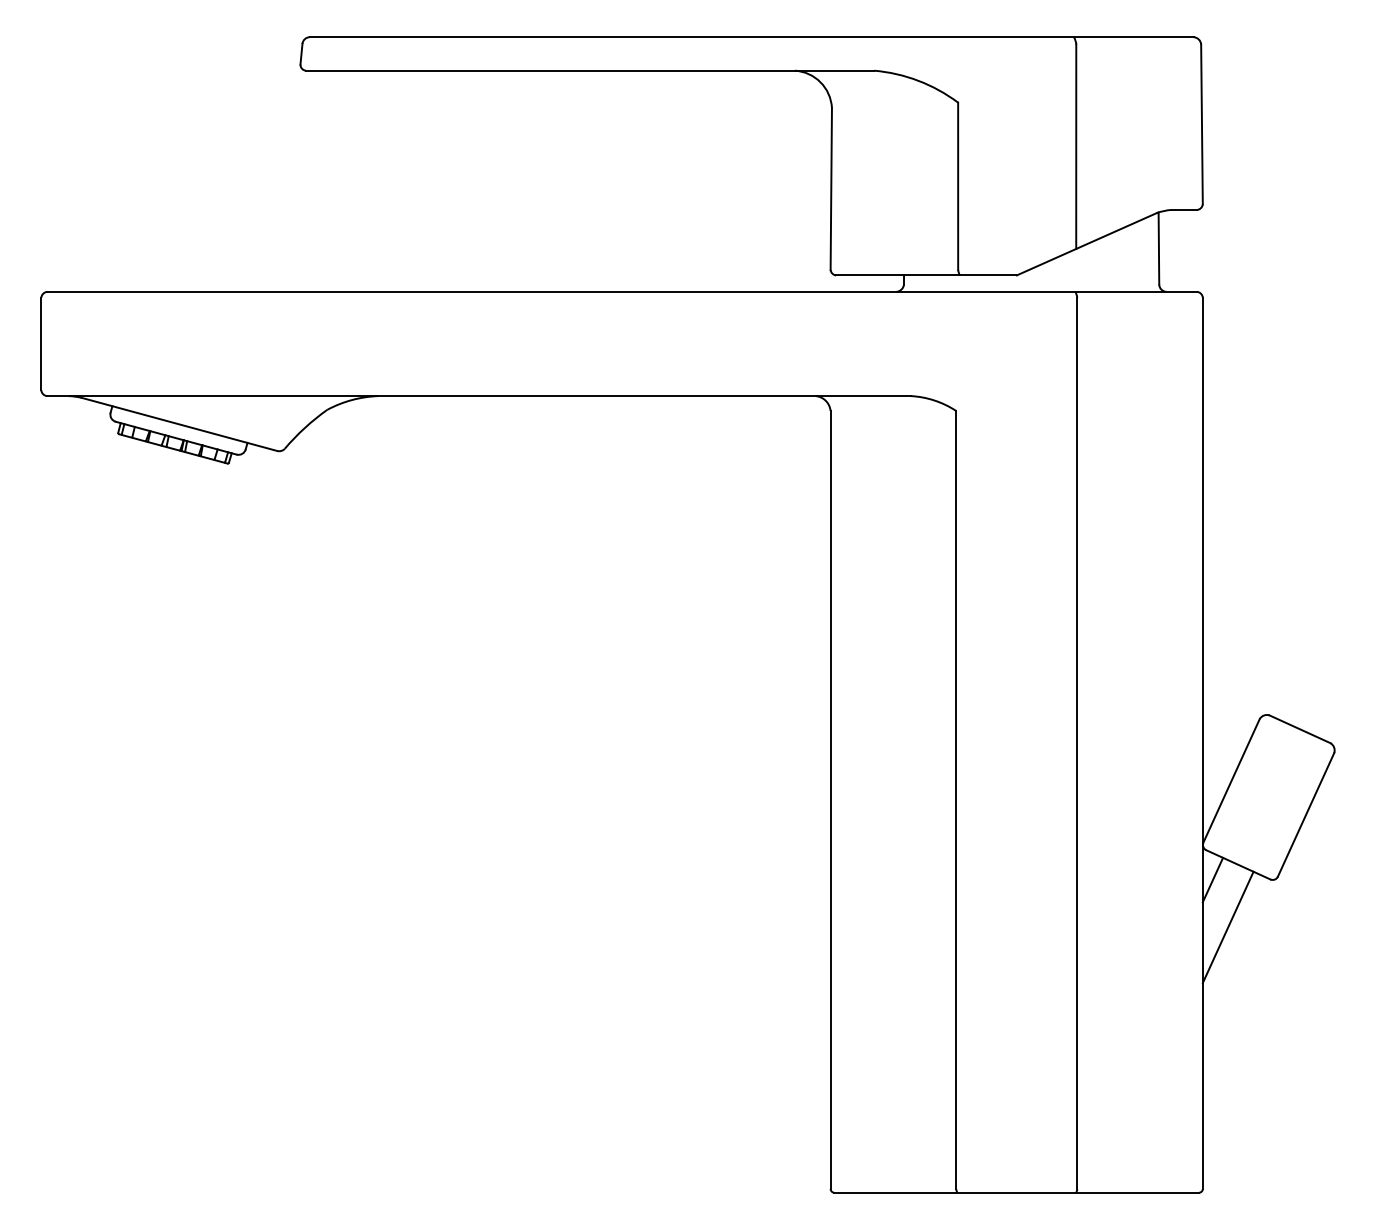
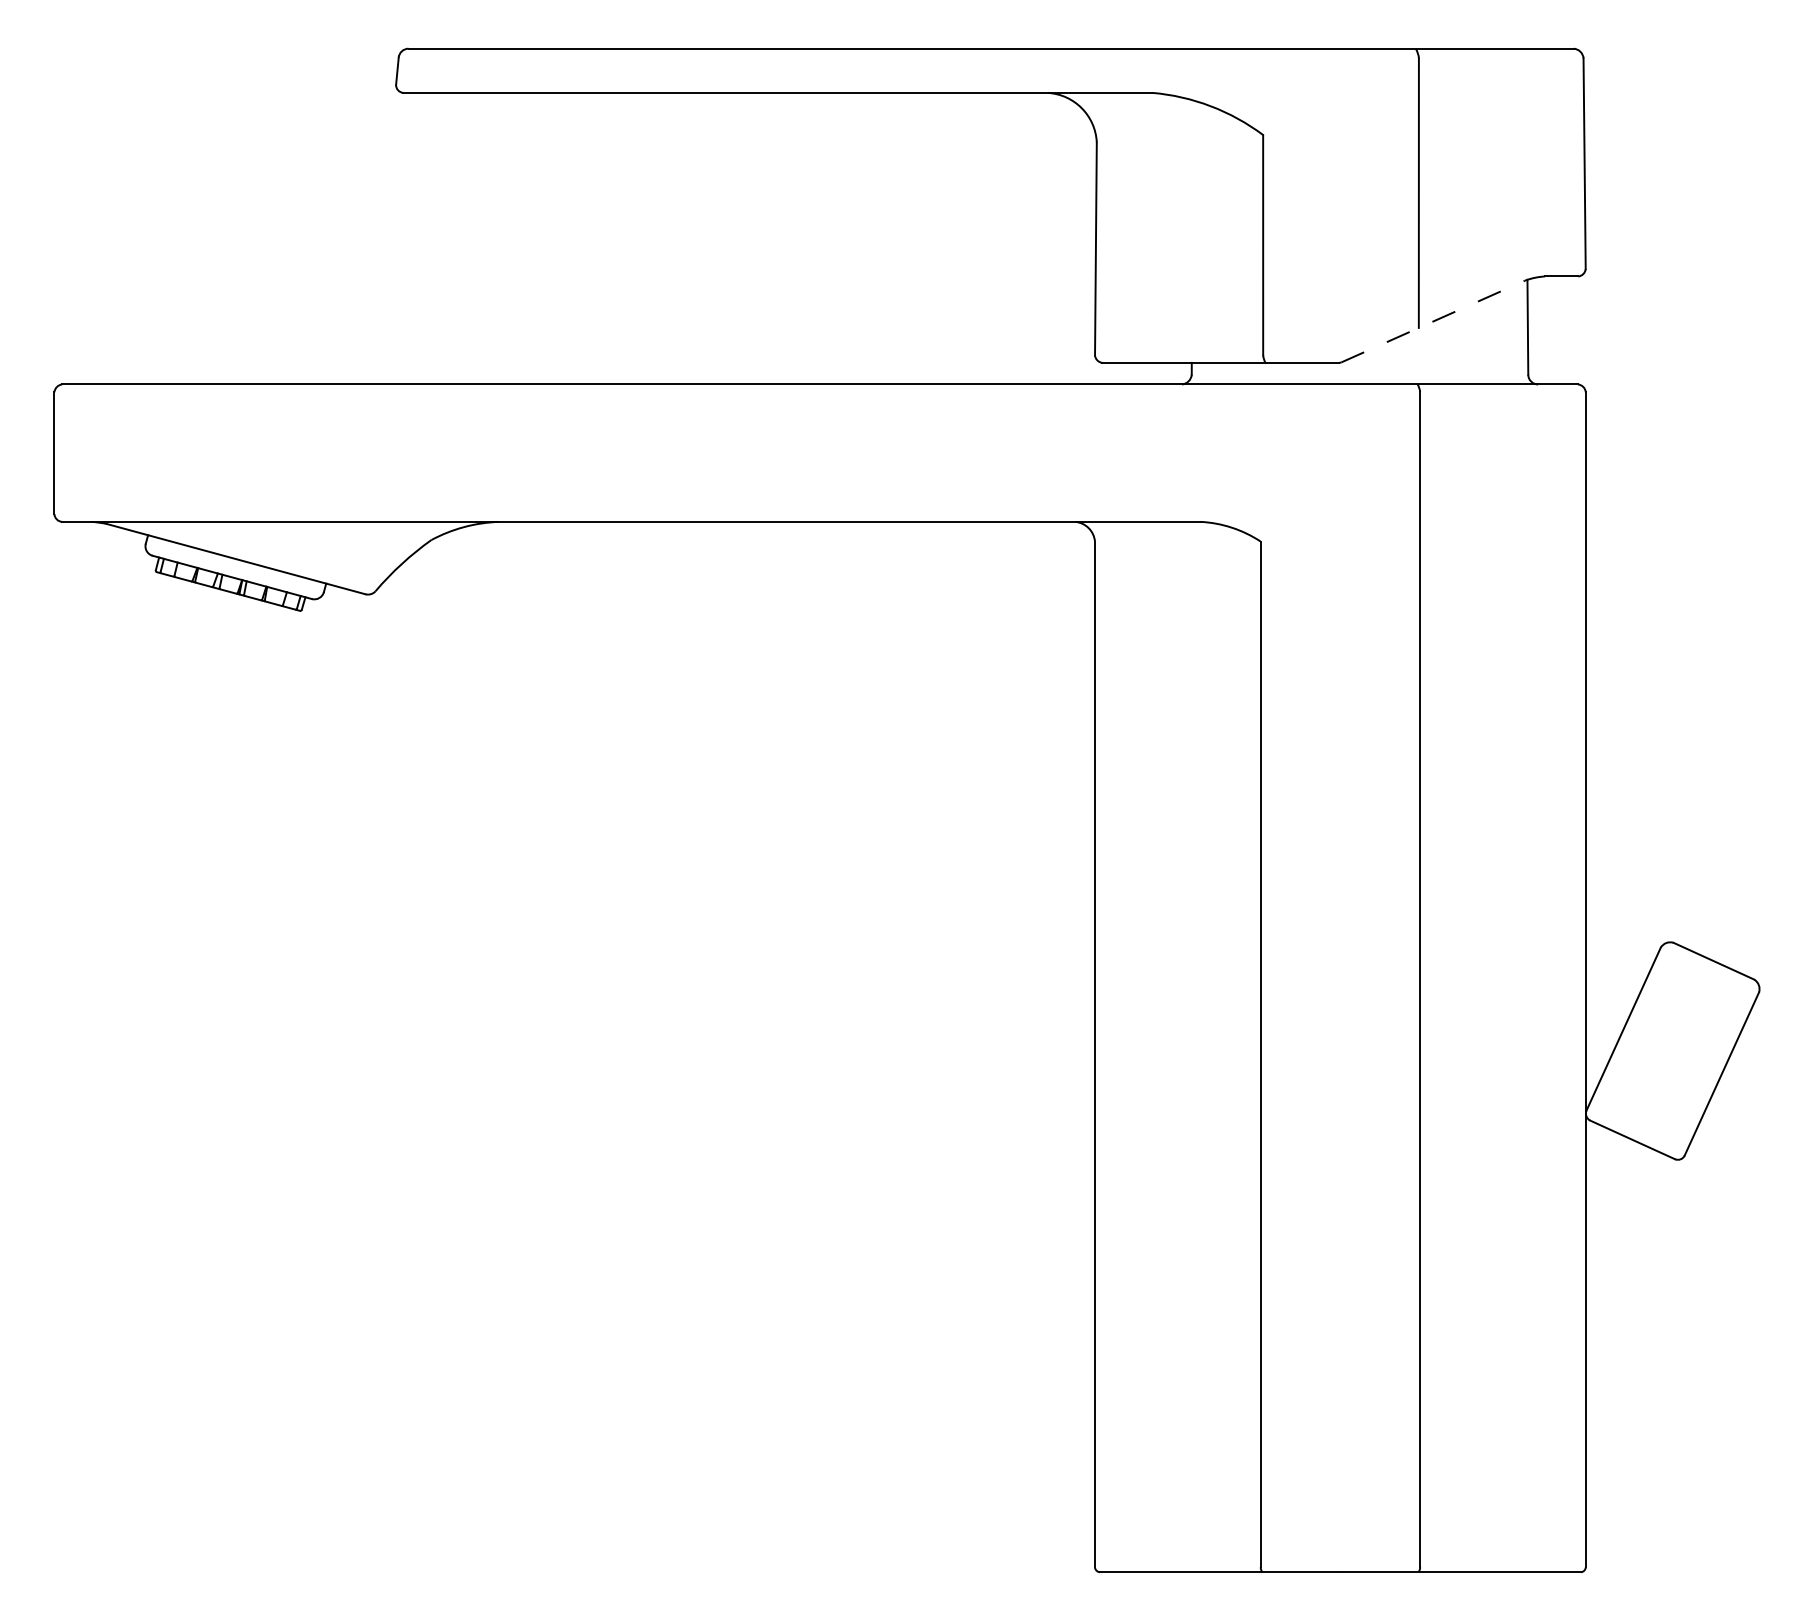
line: (1087, 244) -> (1433, 321), solid -> dashed
line: (1212, 879) -> (1598, 1159), removed
line: (1227, 927) -> (1618, 1222), removed

